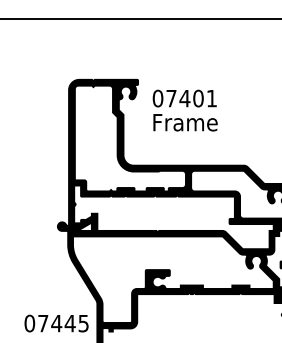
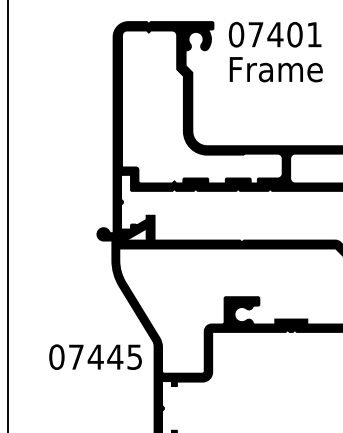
text: (184, 110) -> (274, 51), moved
text: (56, 323) -> (95, 357), moved

